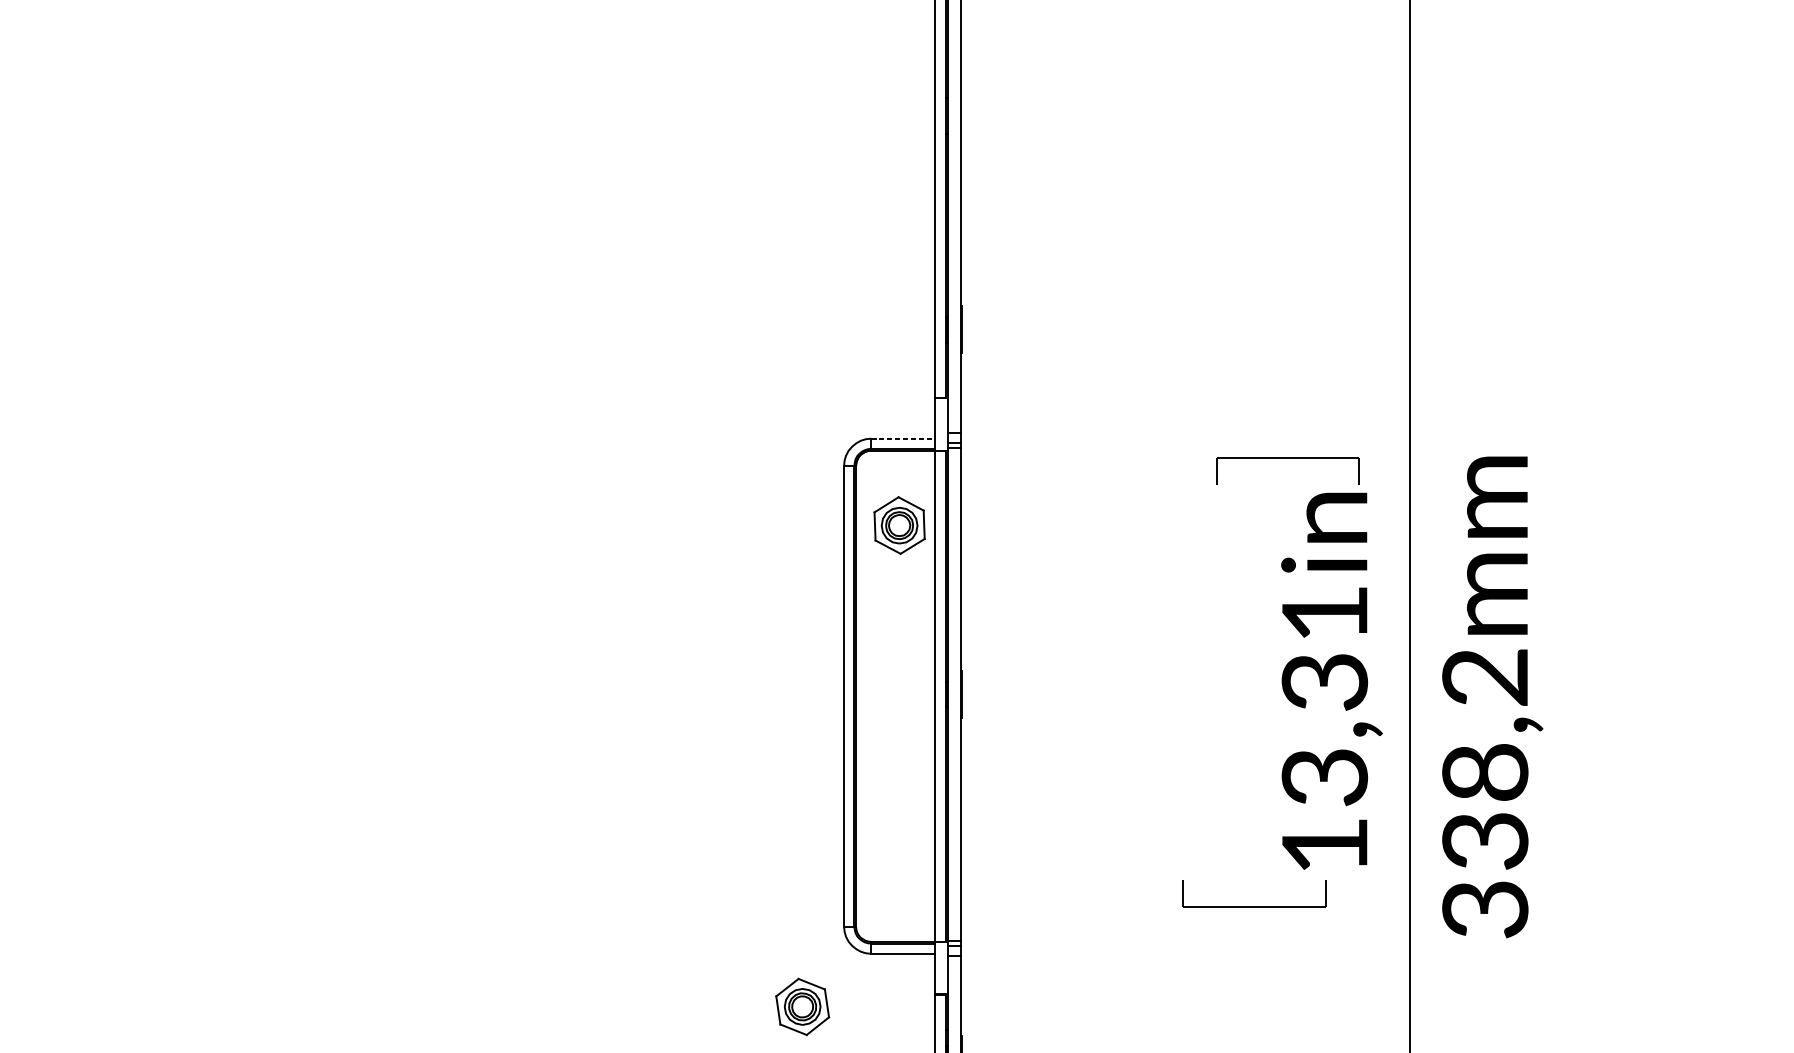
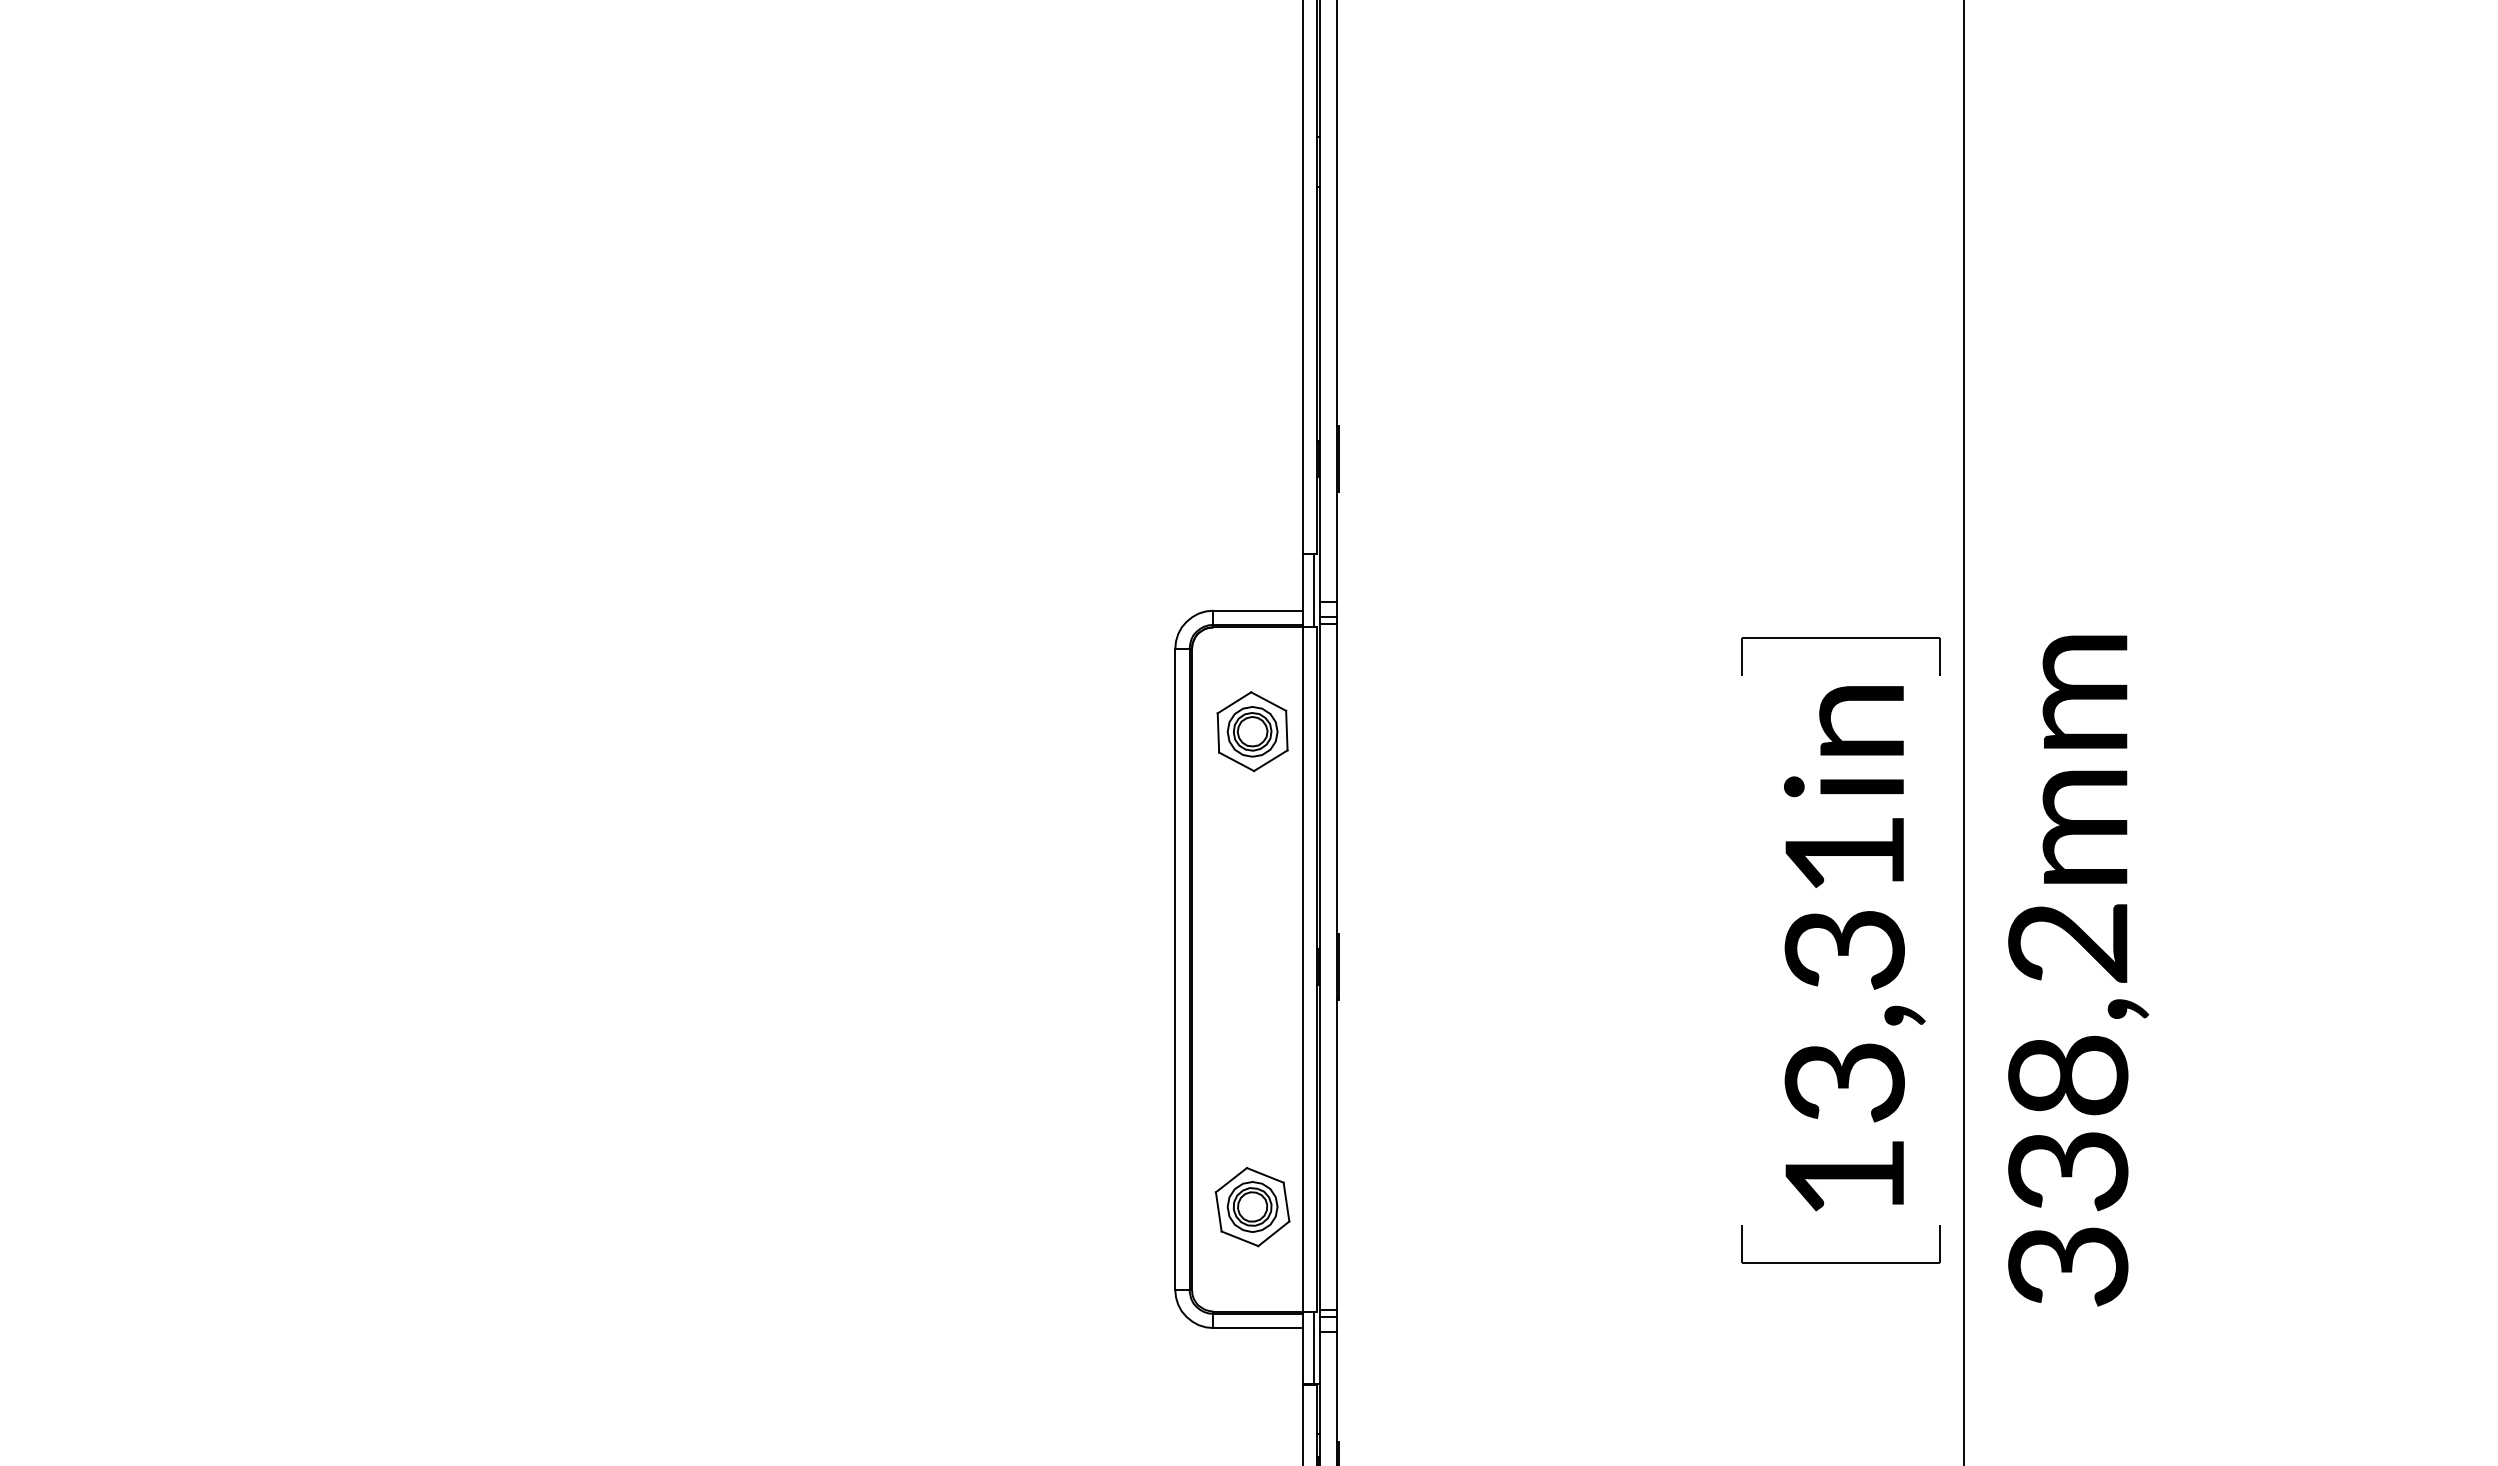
line: (943, 424) -> (1313, 590), added
line: (903, 438) -> (1257, 610), dashed -> solid
part: (1287, 458) -> (1840, 638), moved
part: (1254, 906) -> (1840, 1262), moved
line: (943, 967) -> (1313, 1347), added
part: (802, 1007) -> (1252, 1207), moved

